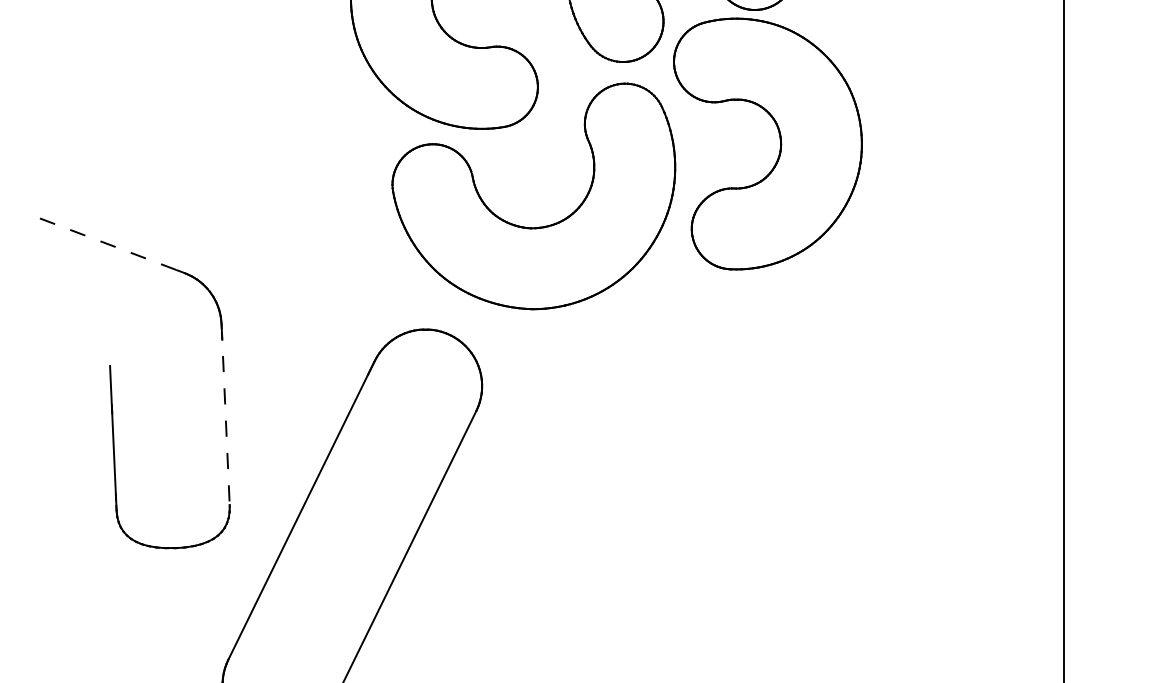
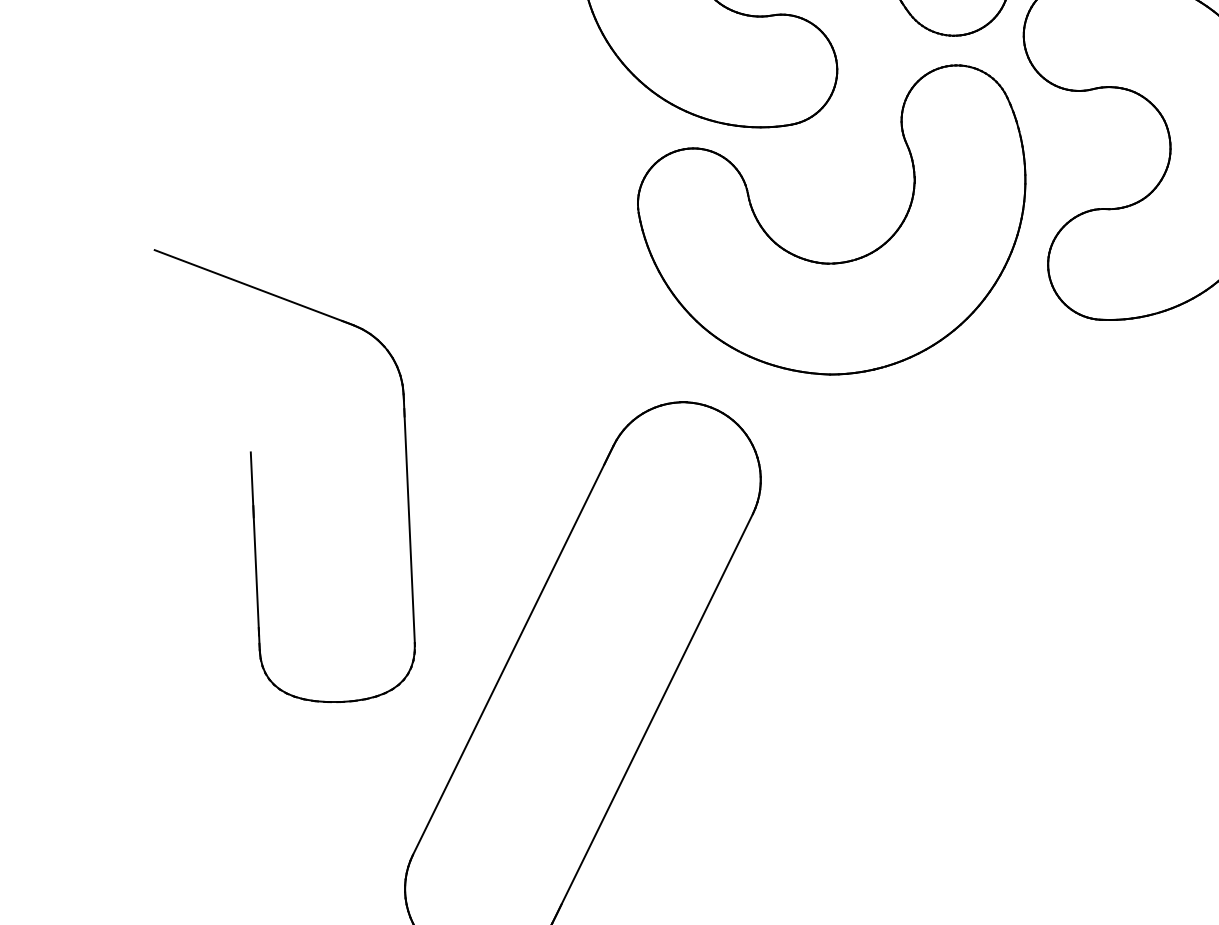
line: (112, 245) -> (254, 287), dashed -> solid
line: (225, 414) -> (409, 518), dashed -> solid

